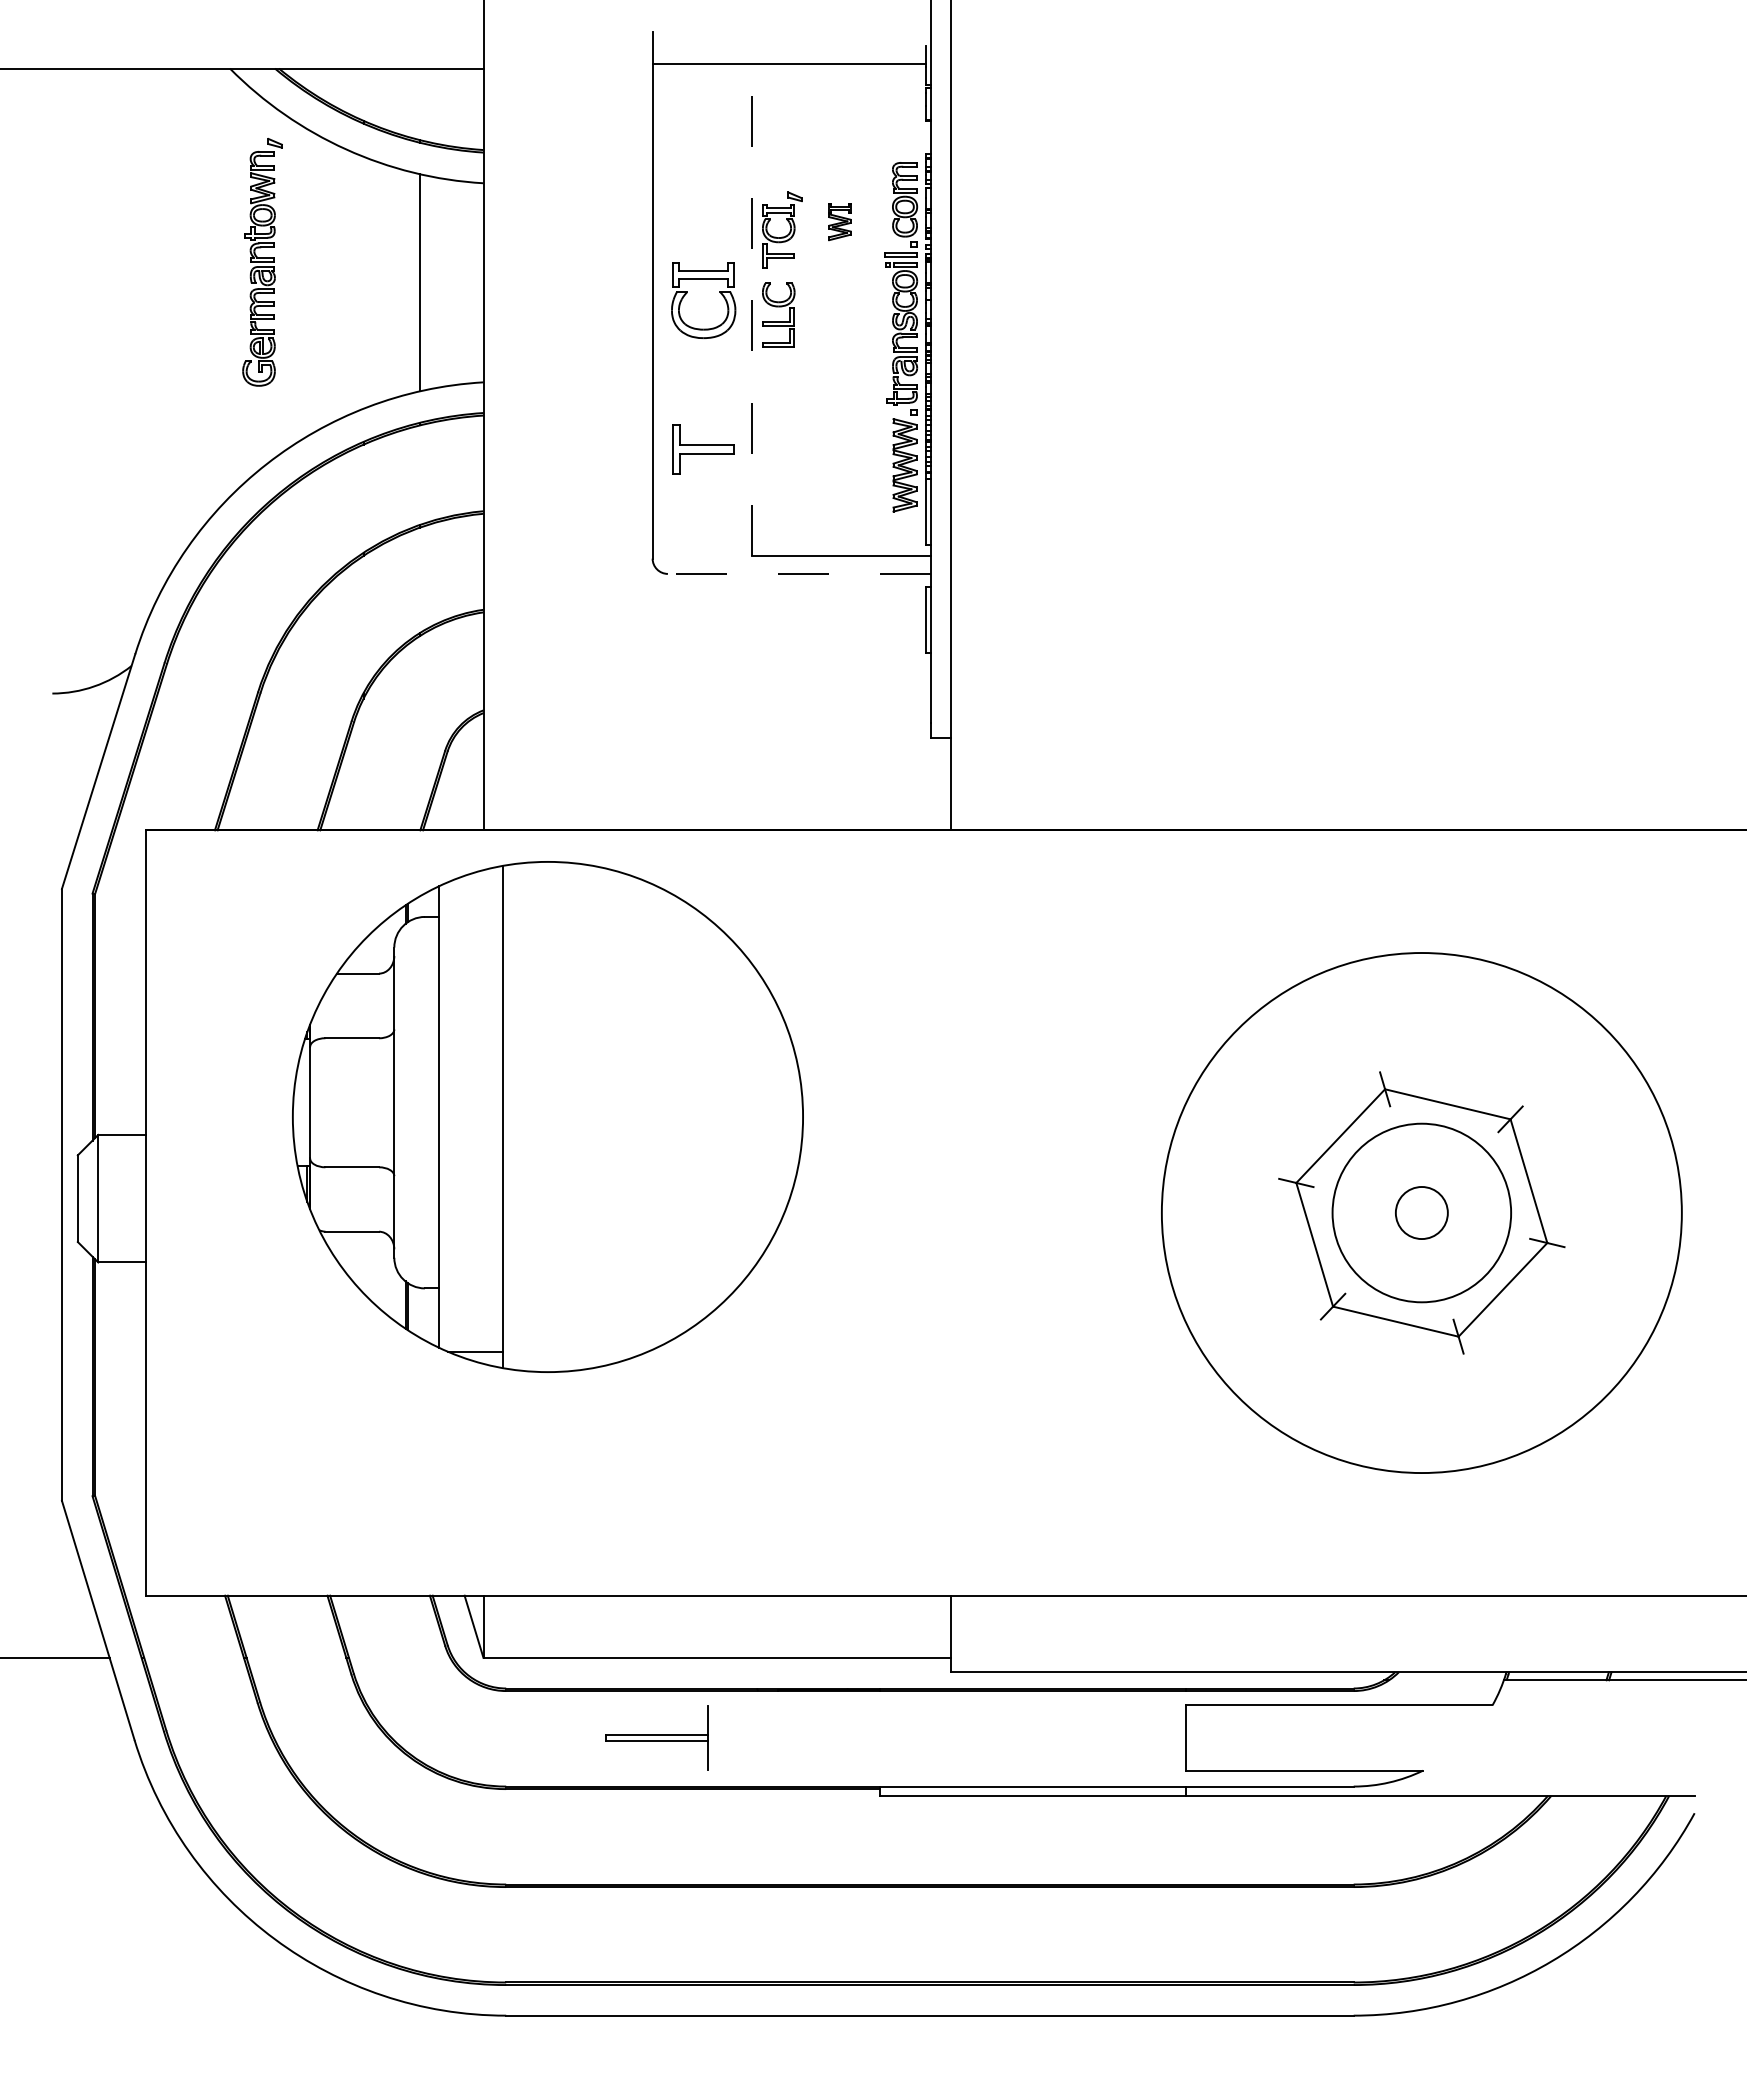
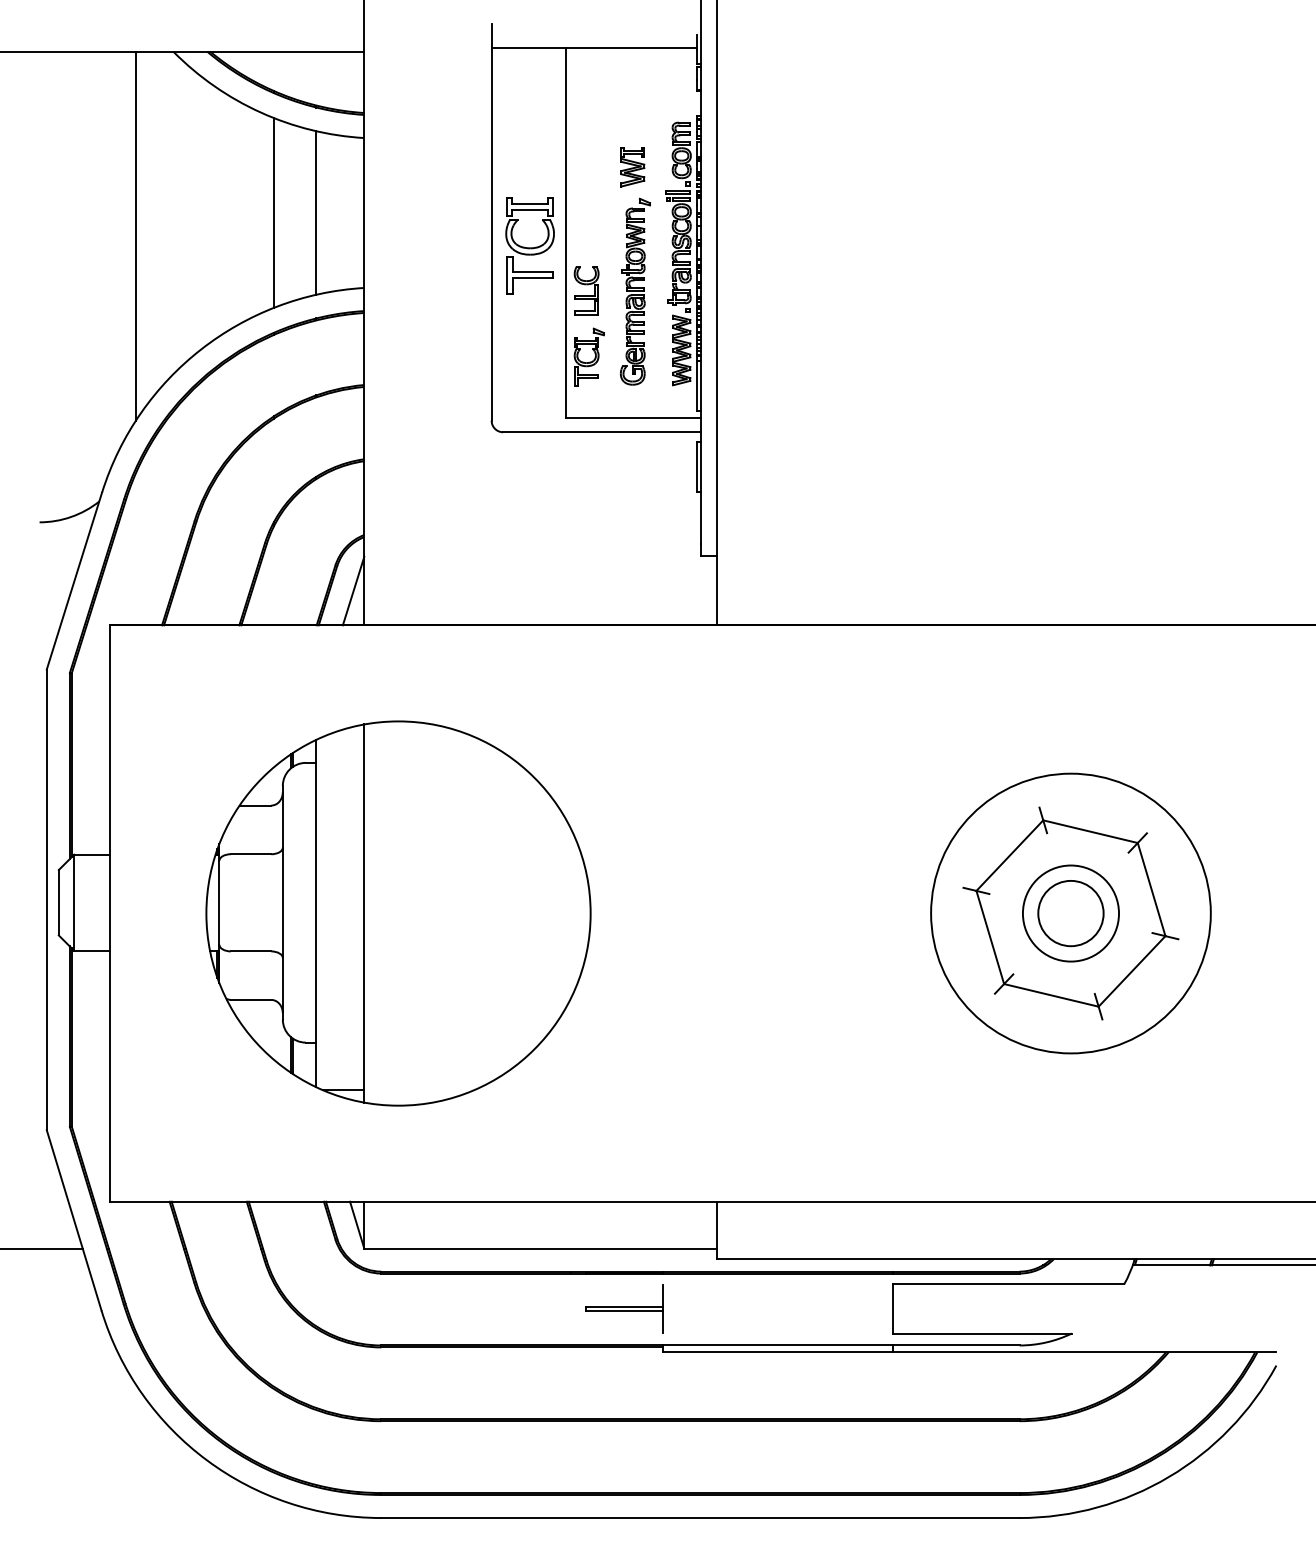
part: (839, 222) -> (632, 167), size x1.43
part: (785, 235) -> (591, 361), moved
part: (262, 262) -> (635, 291), moved
line: (363, 282) -> (273, 212), added
part: (778, 307) -> (586, 285), moved
line: (751, 309) -> (566, 233), dashed -> solid
line: (179, 313) -> (135, 236), added
part: (703, 449) -> (529, 275), moved
line: (798, 573) -> (601, 431), dashed -> solid
line: (469, 784) -> (353, 590), added
part: (547, 1116) -> (398, 913), moved
circle: (1421, 1212) -> (1070, 913), size x0.71
circle: (1421, 1212) -> (1070, 913), size x0.71
circle: (1421, 1212) -> (1070, 913), size x1.67
part: (656, 1737) -> (624, 1308), moved

